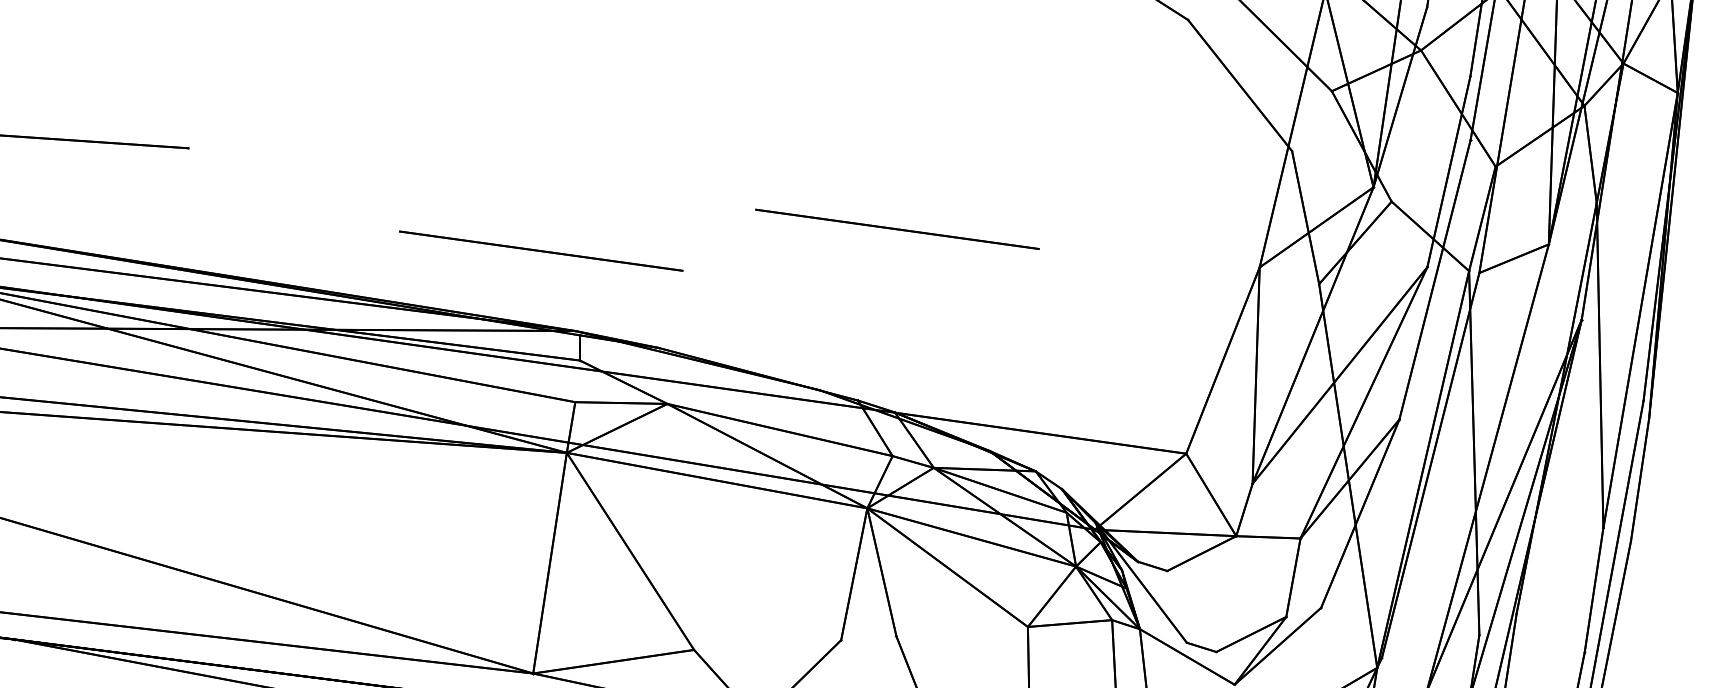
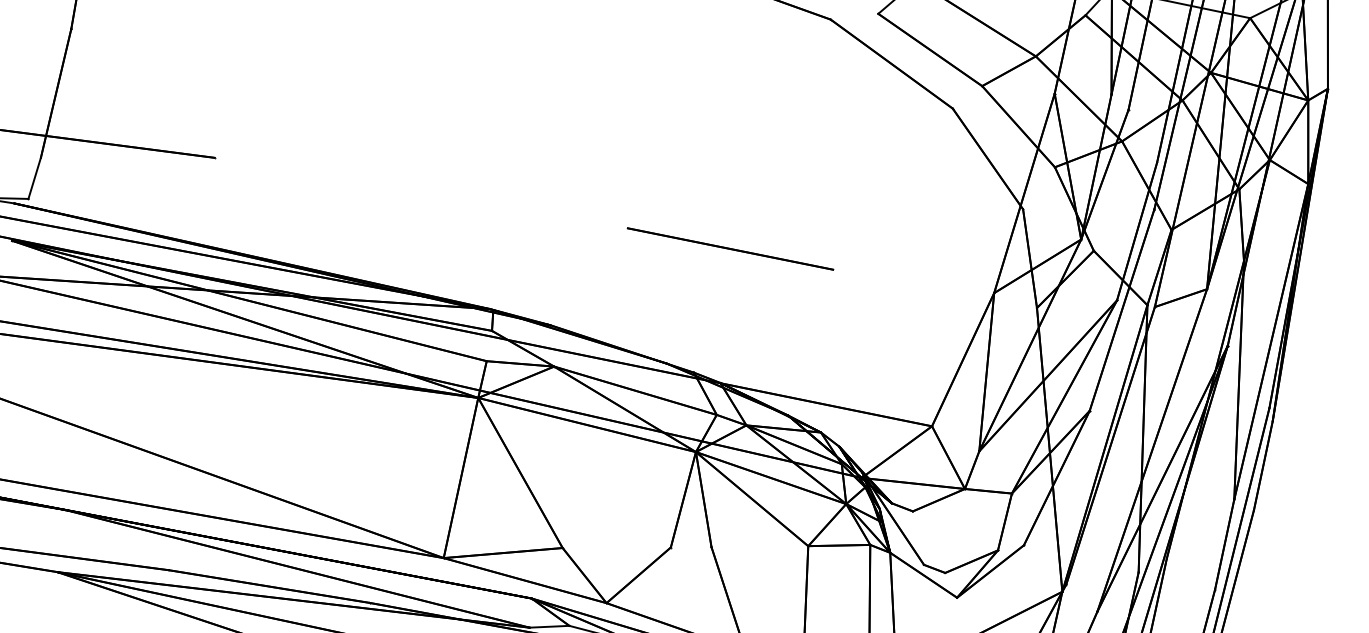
line: (541, 250) -> (468, 248), removed

